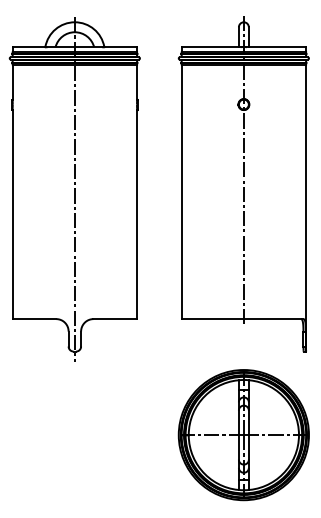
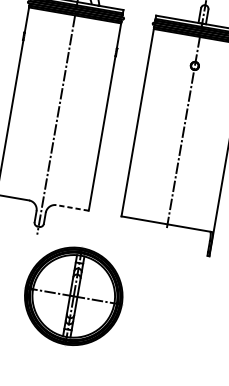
line: (115, 319) -> (72, 208), solid -> dashed
part: (243, 435) -> (73, 296), moved

